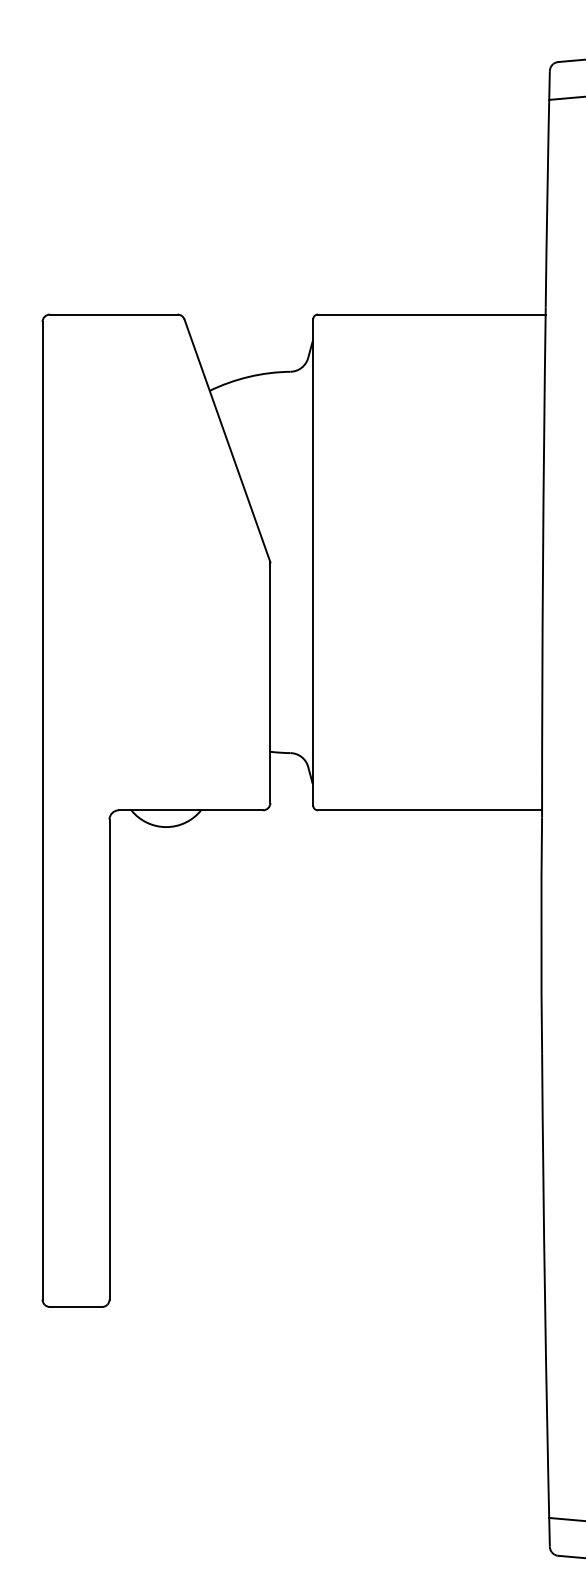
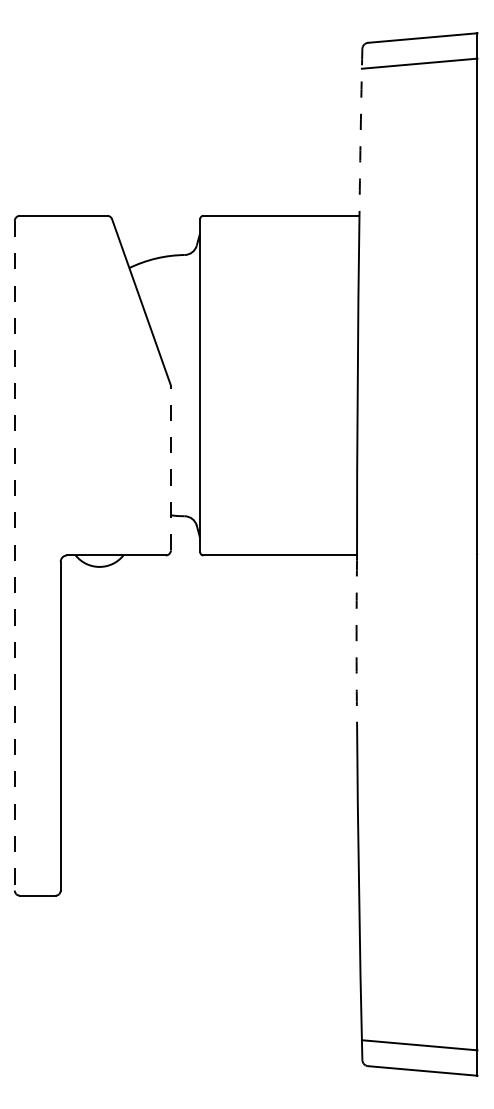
arc: (547, 190) -> (360, 130), solid -> dashed
line: (269, 681) -> (170, 467), solid -> dashed
line: (42, 810) -> (14, 555), solid -> dashed
arc: (541, 935) -> (356, 641), solid -> dashed

